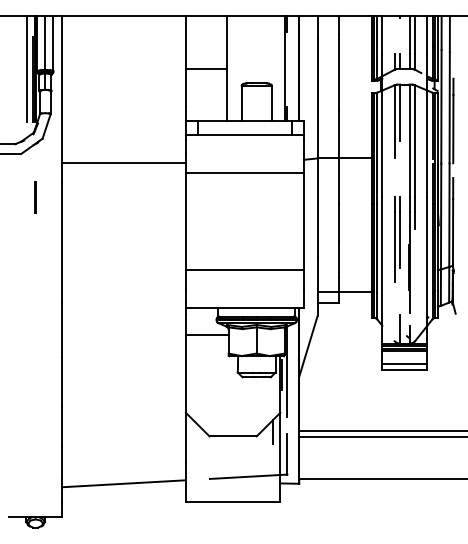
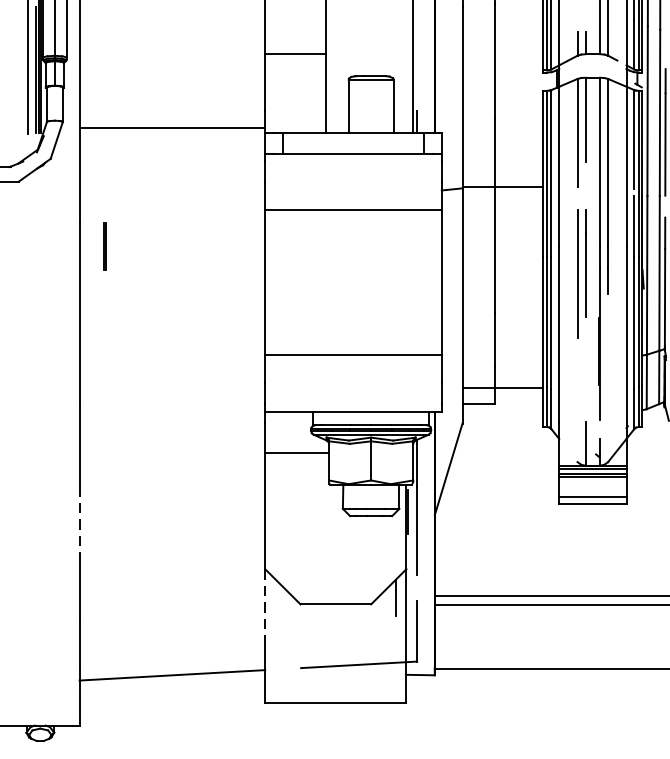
line: (123, 163) -> (171, 128), moved
line: (35, 197) -> (104, 246), moved
part: (397, 239) -> (581, 273), moved
line: (61, 382) -> (78, 523), solid -> dashed
line: (185, 438) -> (264, 607), solid -> dashed

